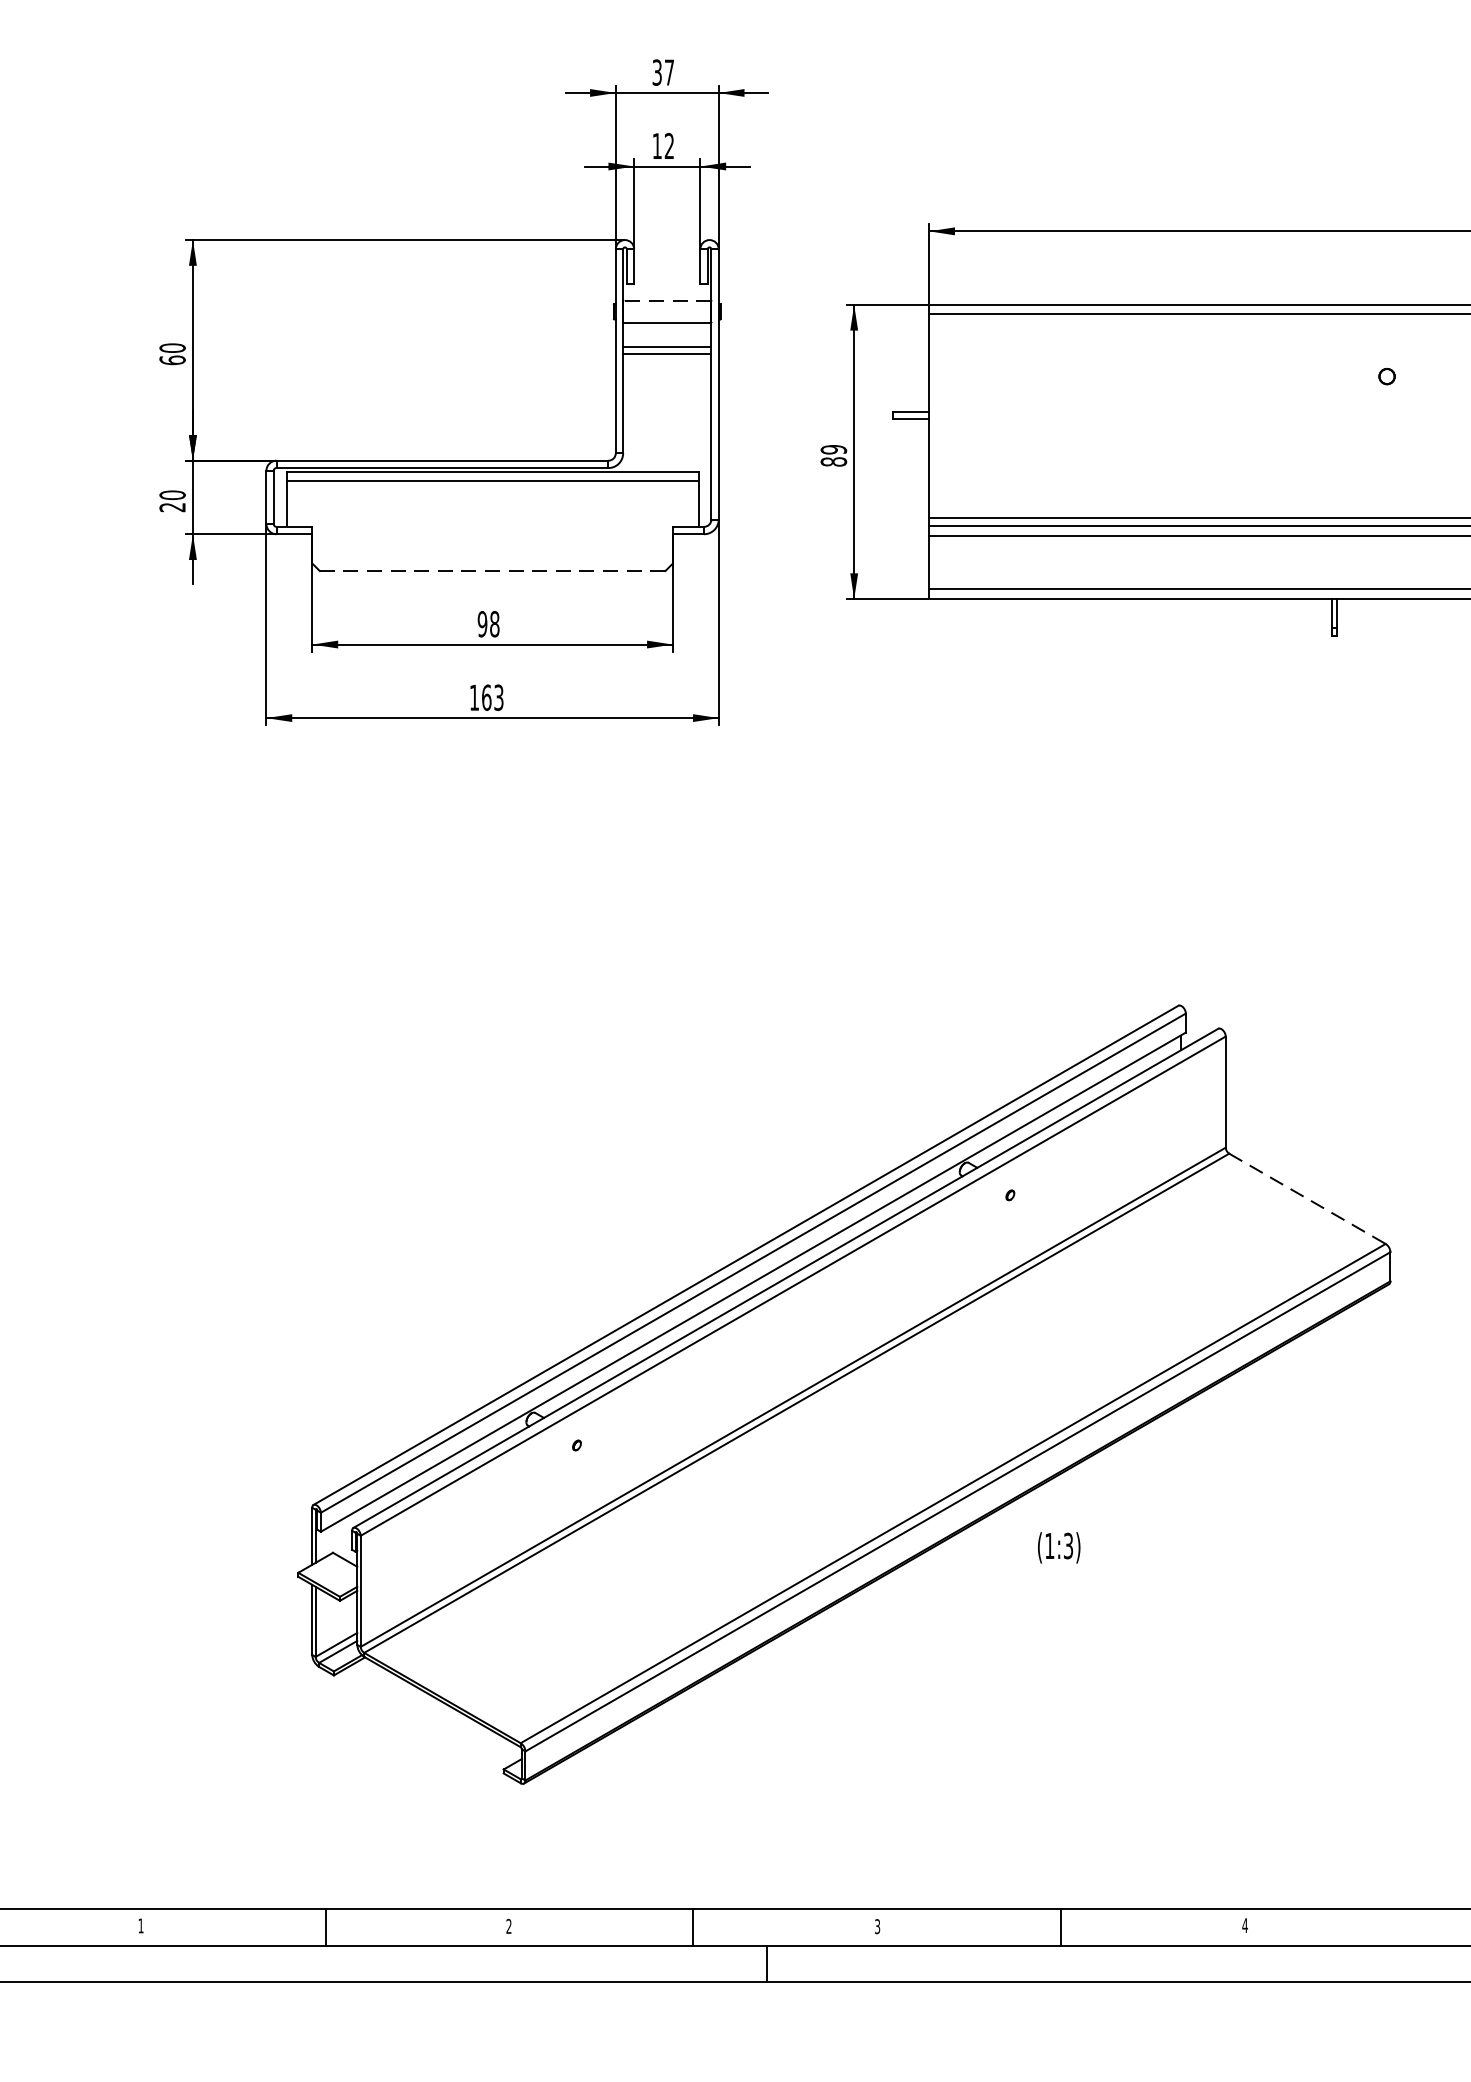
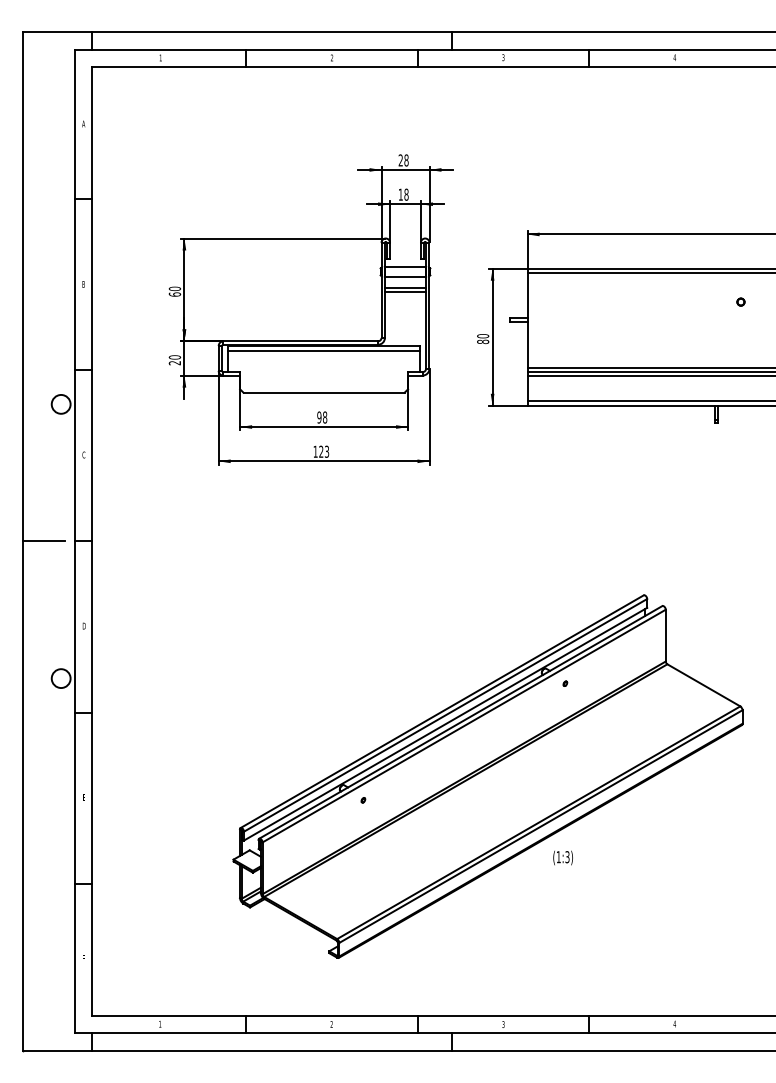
text: (663, 72) -> (403, 160), 37 -> 28
text: (669, 145) -> (406, 194), 12 -> 18
line: (667, 300) -> (405, 266), dashed -> solid
text: (834, 450) -> (483, 336), 89 -> 80
line: (493, 570) -> (324, 392), dashed -> solid
text: (487, 697) -> (321, 451), 163 -> 123
line: (1308, 1199) -> (704, 685), dashed -> solid
text: (1057, 1546) -> (562, 857), moved

